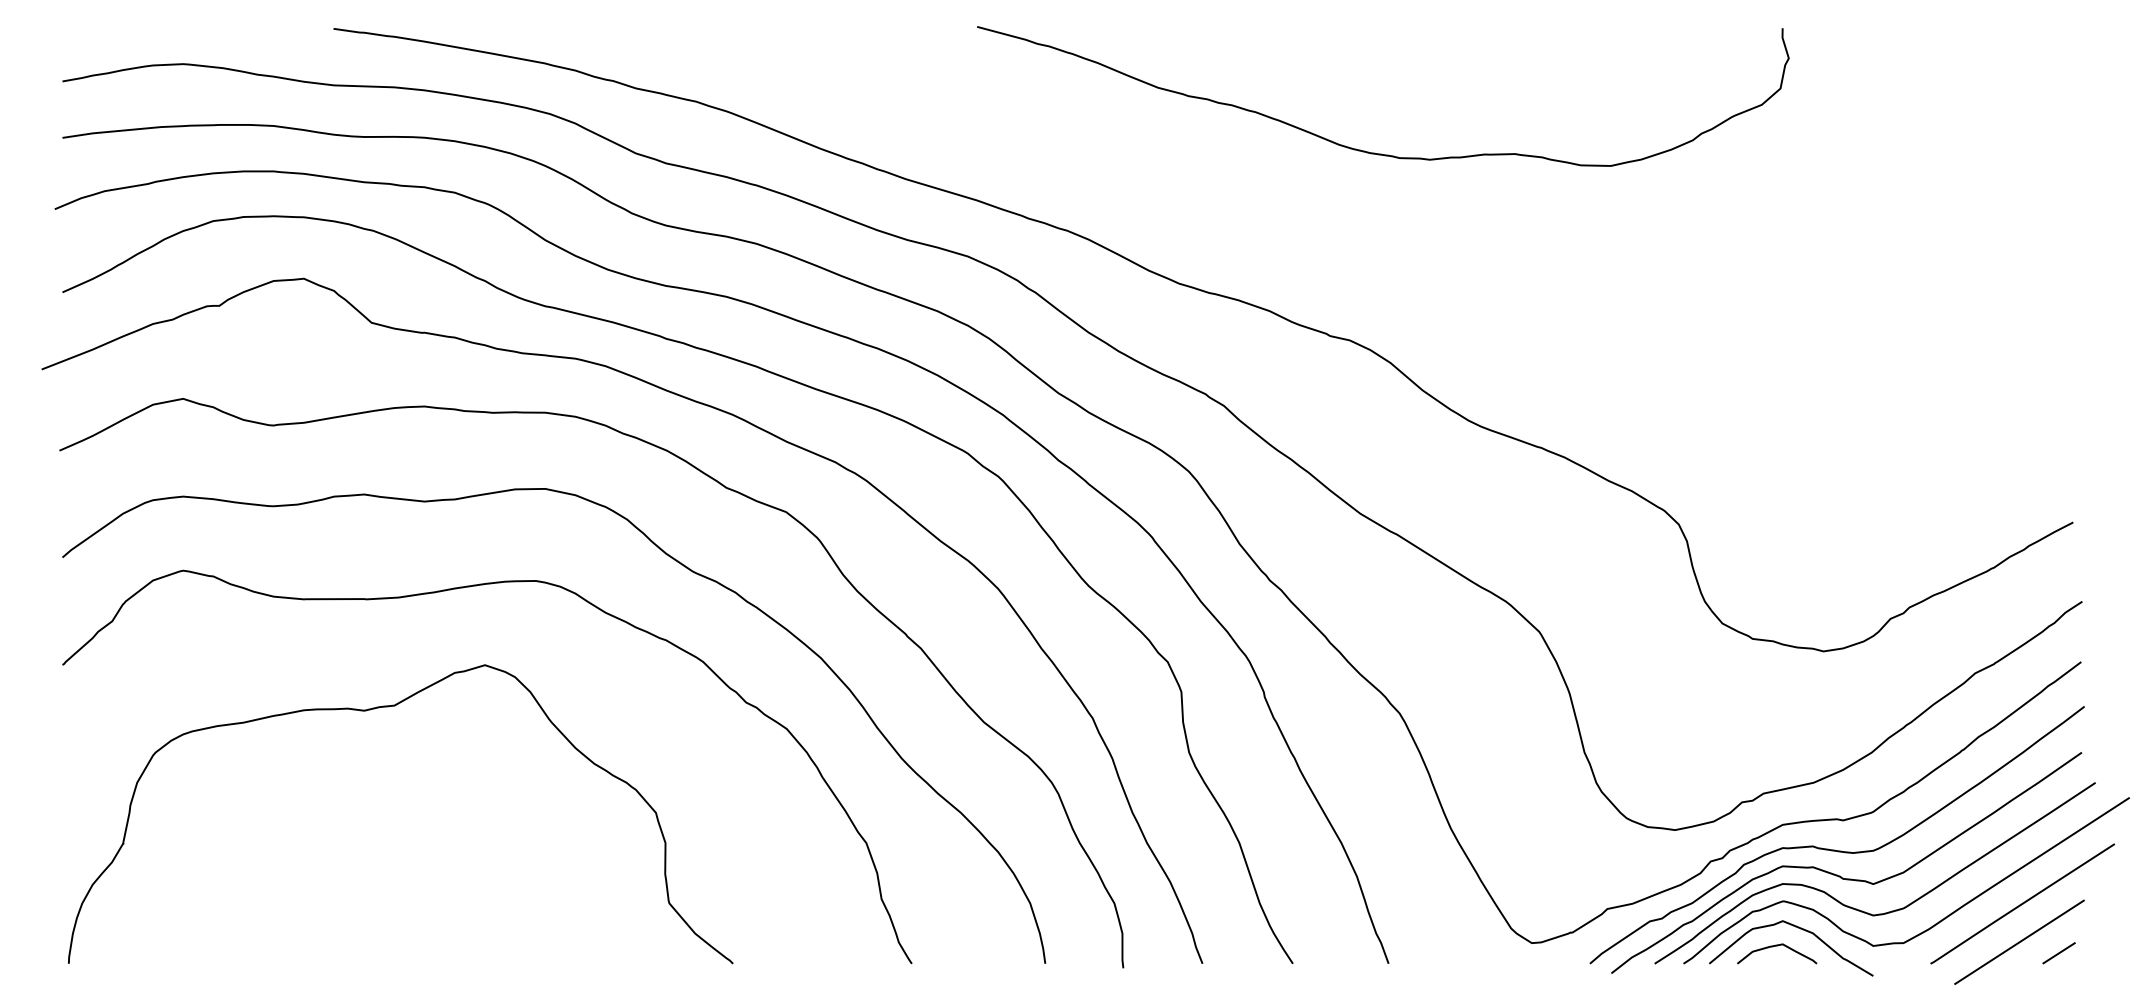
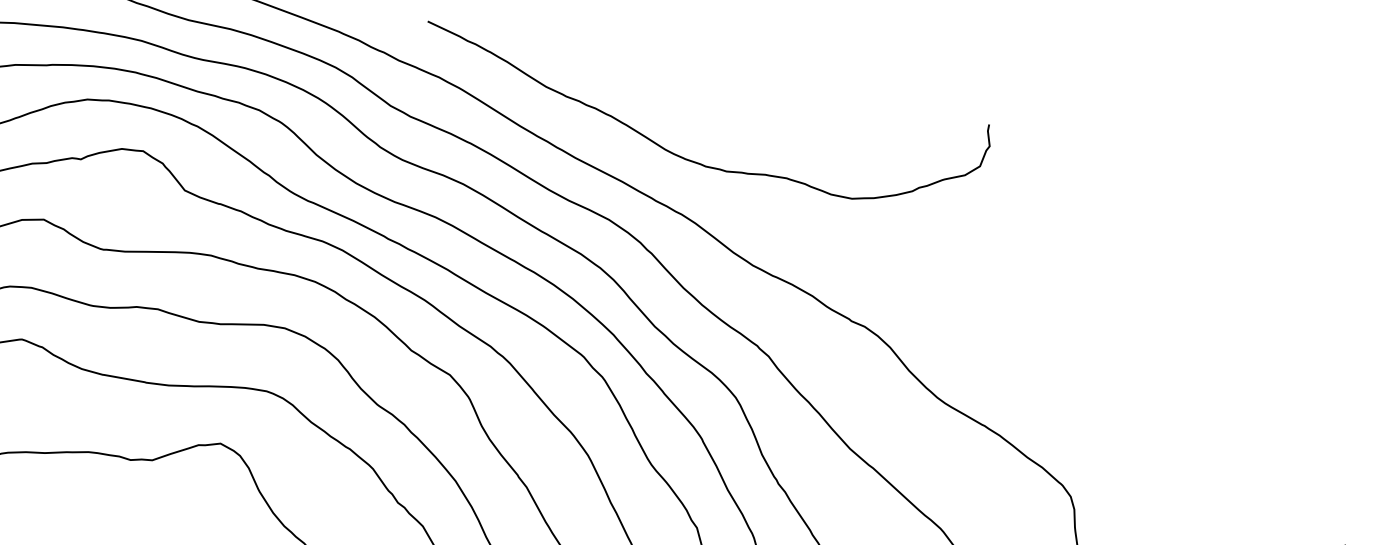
curve: (1374, 152) -> (688, 159), moved

